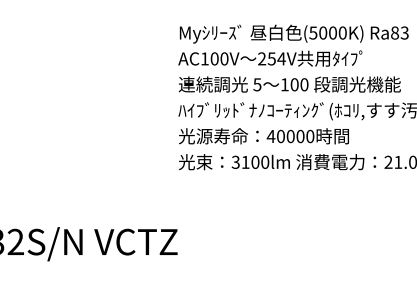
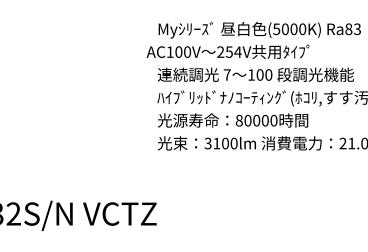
text: (270, 58) -> (228, 51), moved
text: (257, 84) -> (227, 74), 5 -> 7
text: (270, 136) -> (238, 120), 40000 -> 80000

